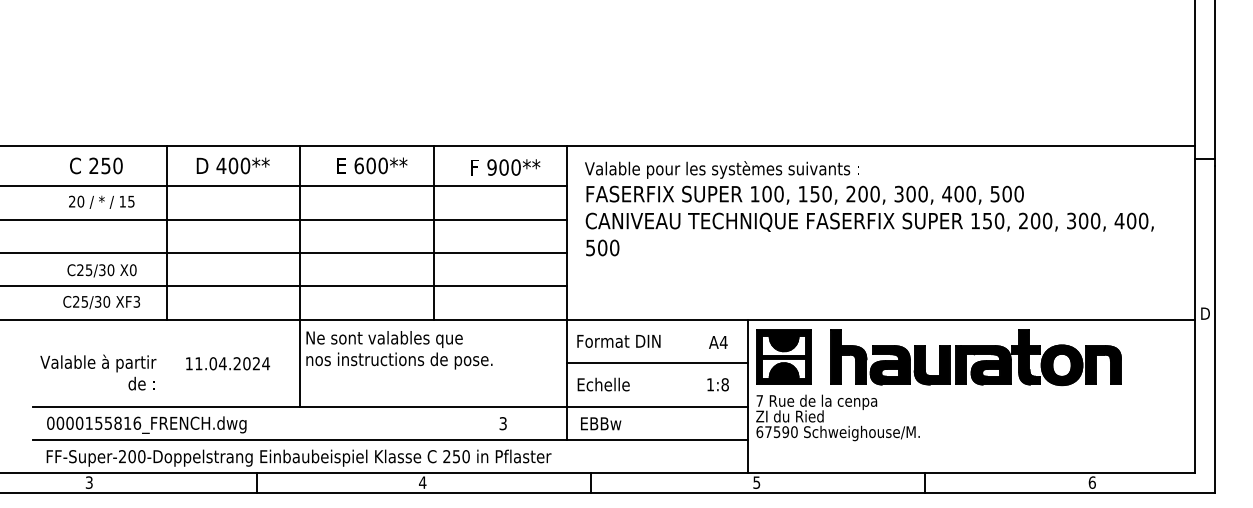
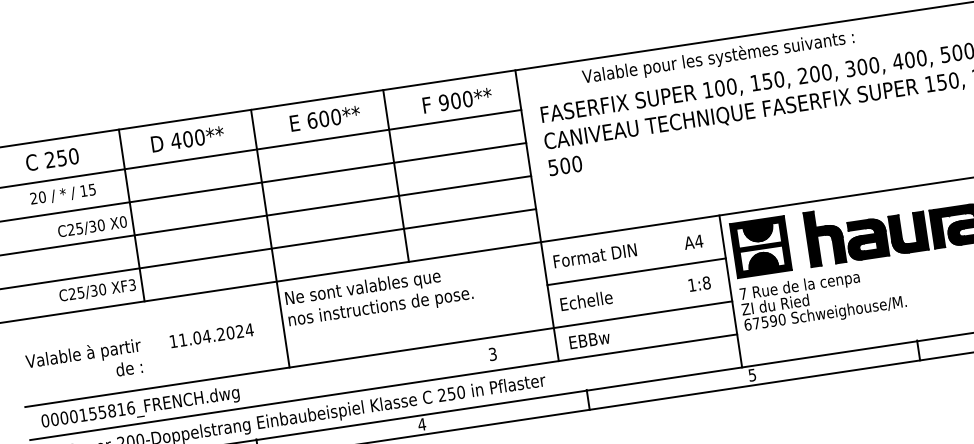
text: (721, 169) -> (717, 57), moved
text: (101, 270) -> (91, 227), moved
text: (101, 302) -> (97, 290), moved

